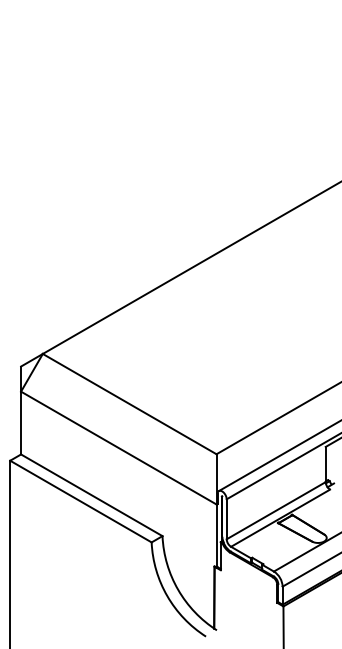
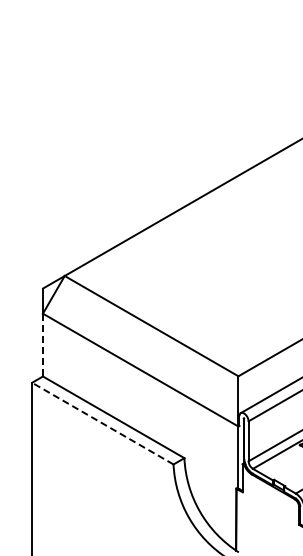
line: (21, 423) -> (43, 345), solid -> dashed
line: (80, 501) -> (102, 423), solid -> dashed

